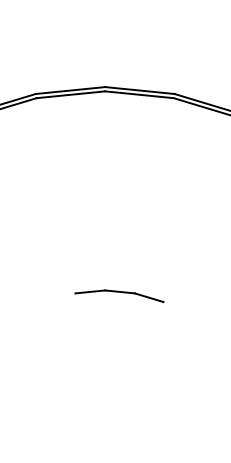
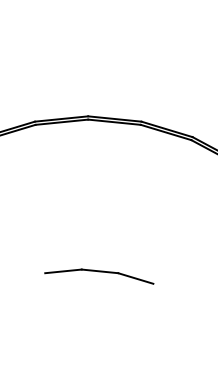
part: (118, 295) -> (98, 276), size x1.6

